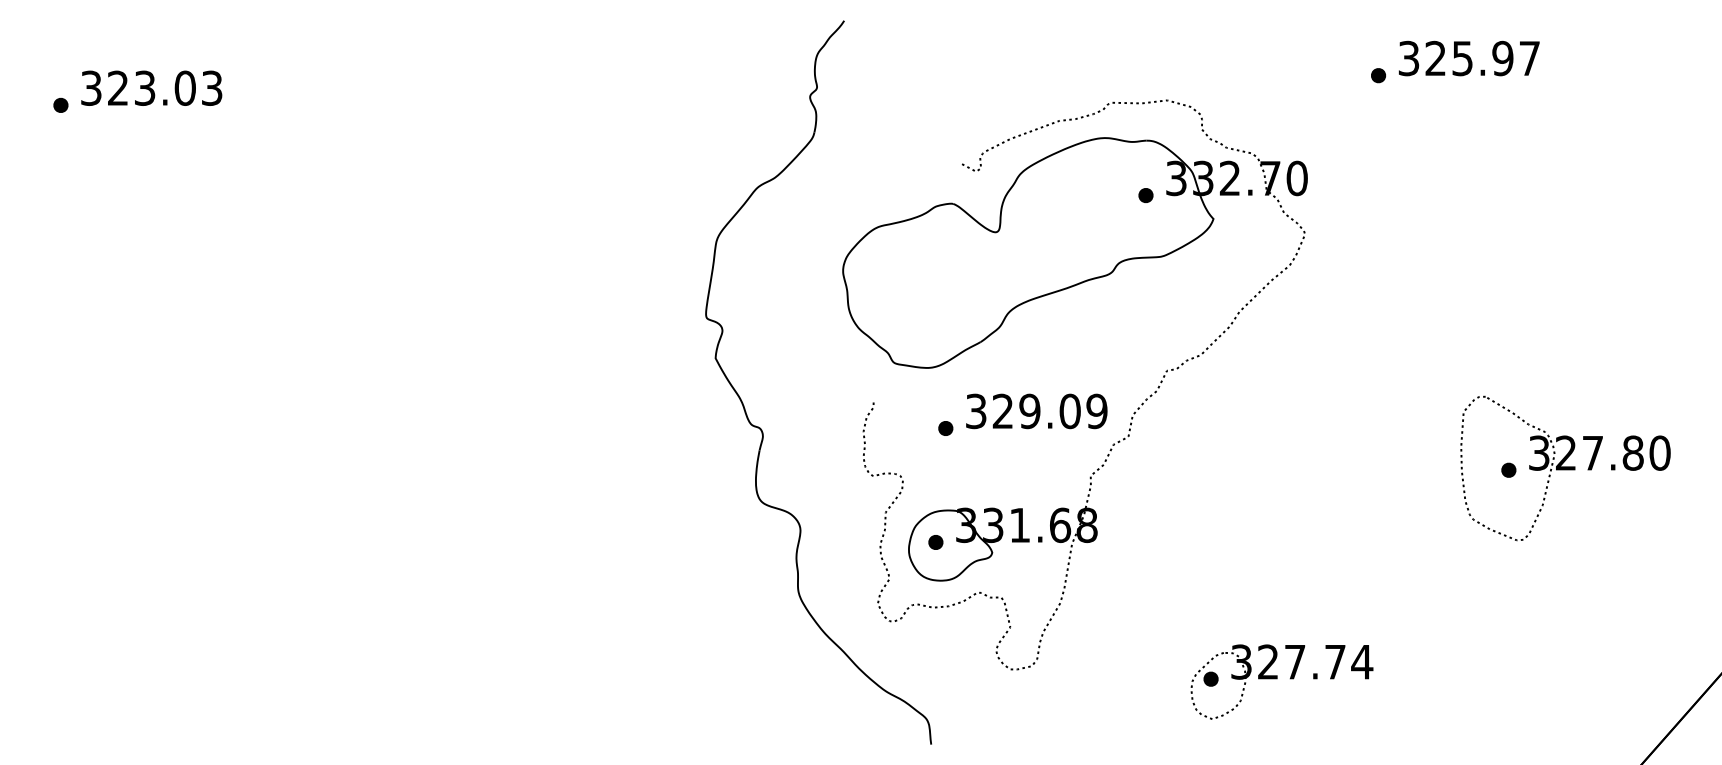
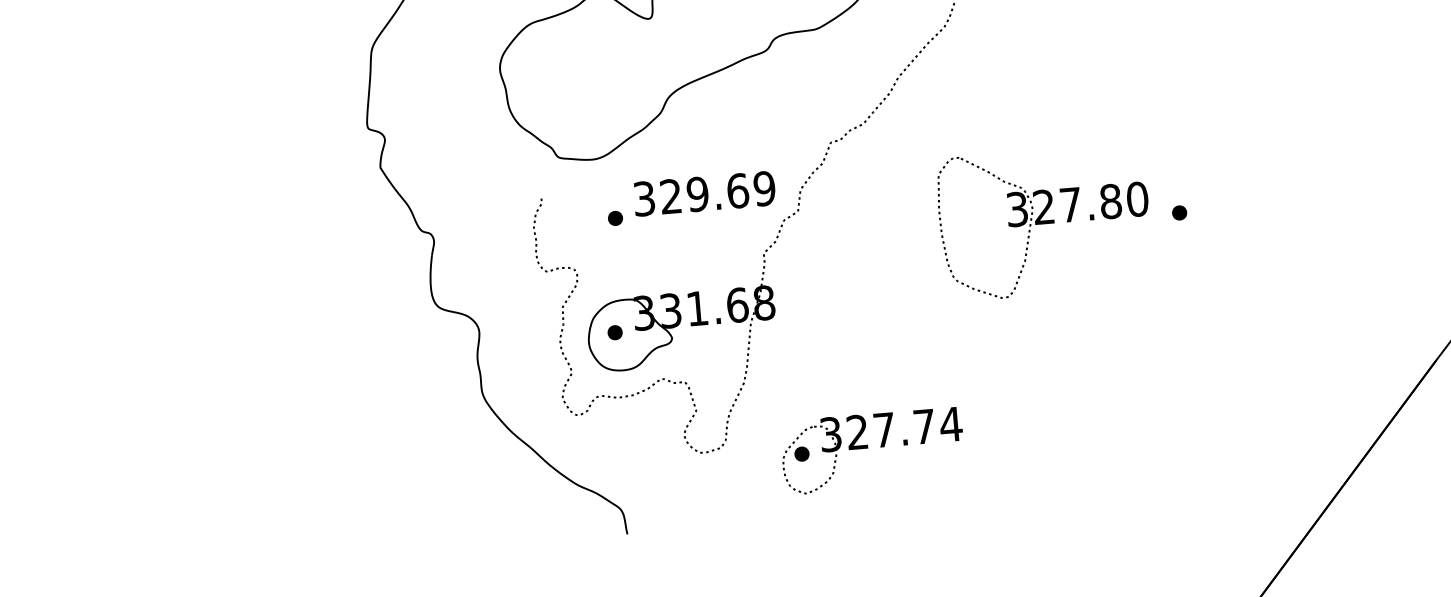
text: (1069, 410) -> (737, 190), 329.09 -> 329.69
part: (1565, 468) -> (1044, 222), moved
part: (1281, 681) -> (872, 450), moved

